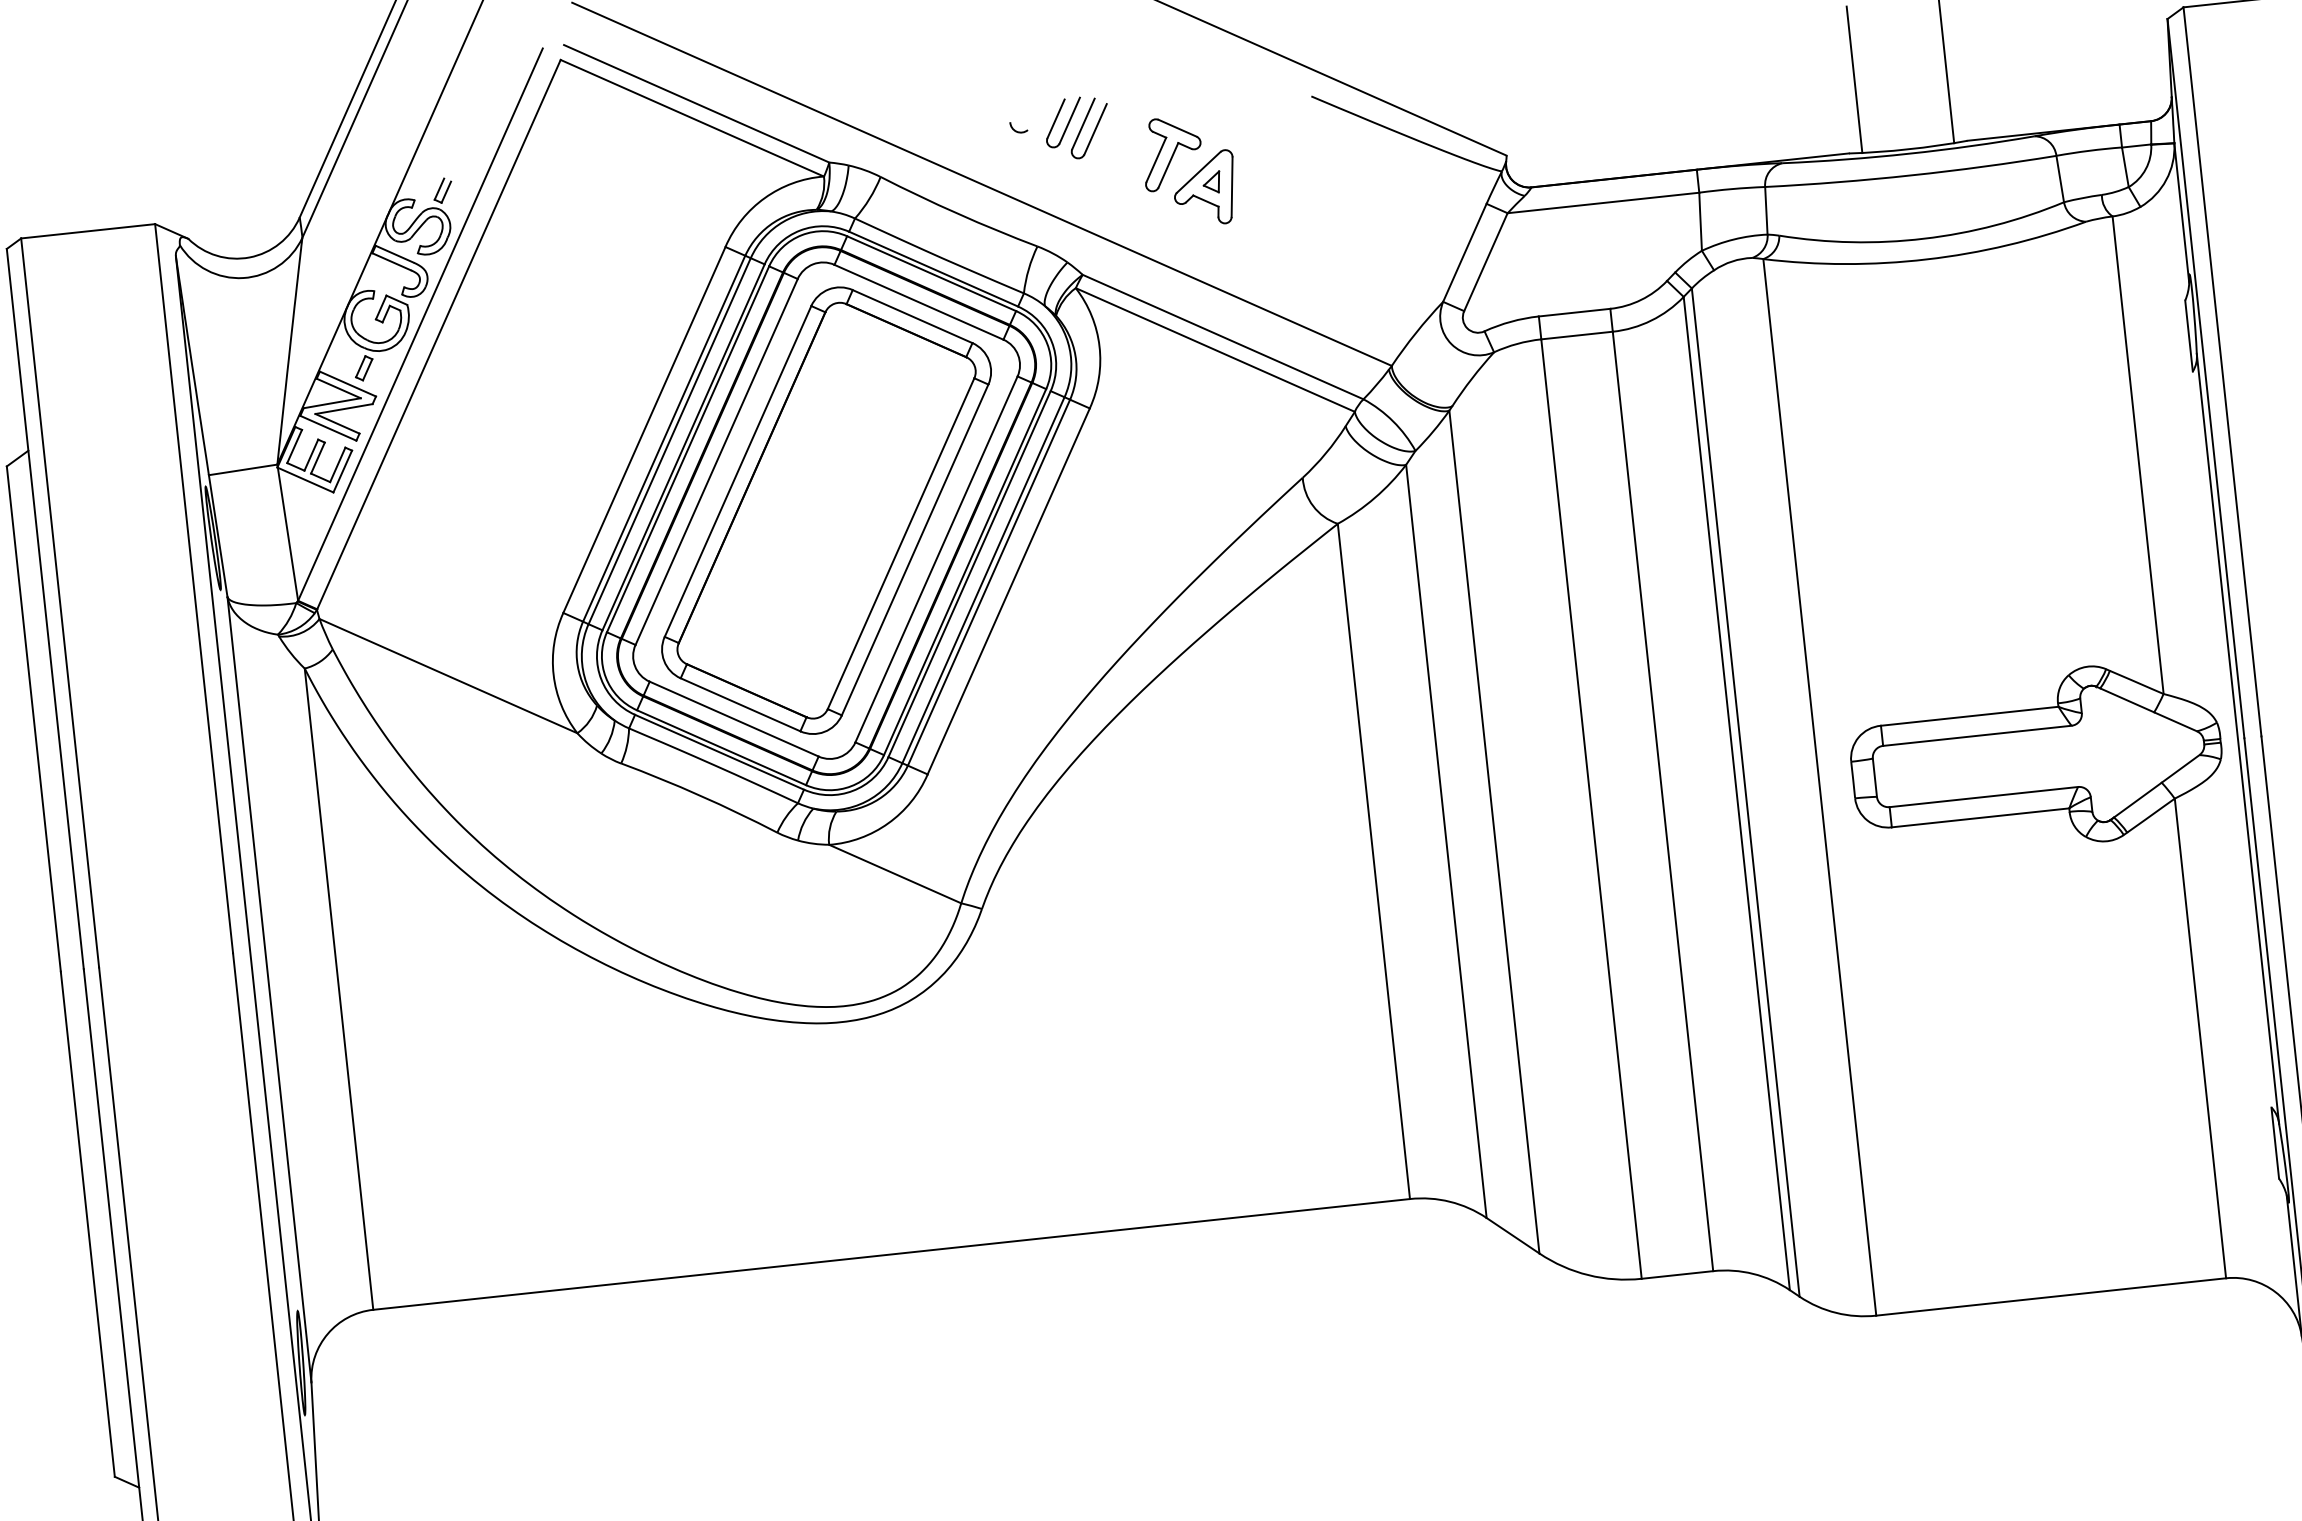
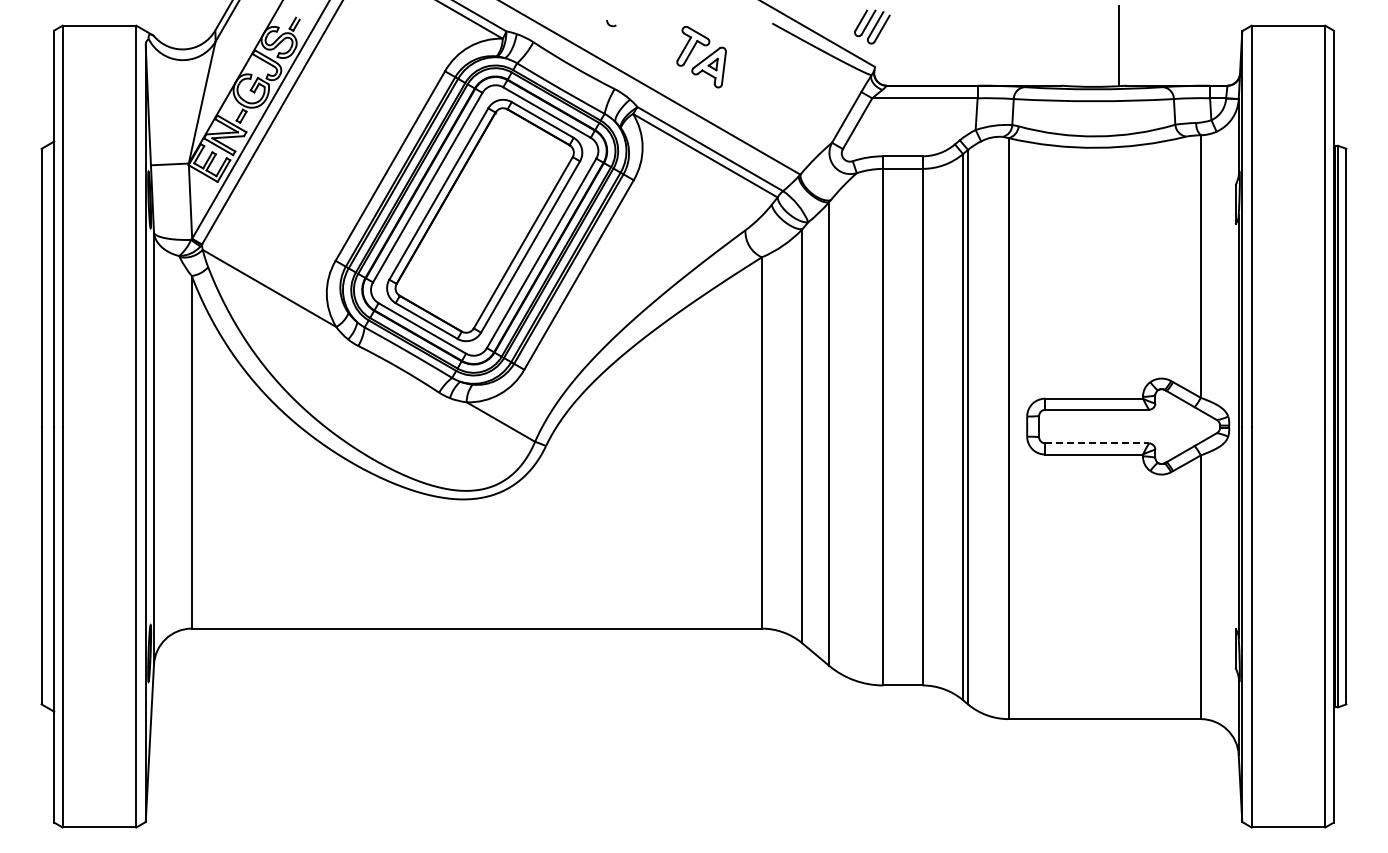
line: (1854, 78) -> (1068, 45), removed
part: (1077, 126) -> (872, 26), moved
line: (1984, 797) -> (1097, 443), solid -> dashed

